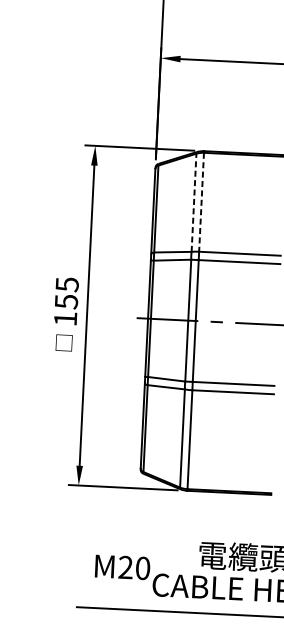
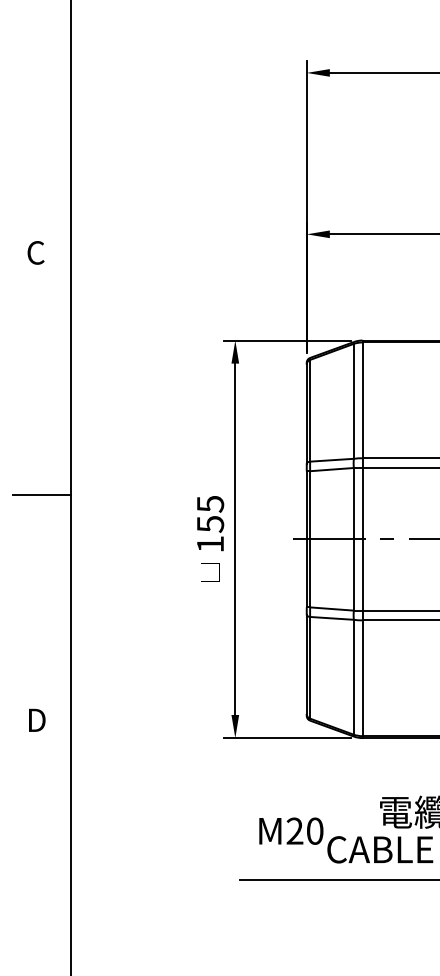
line: (193, 202) -> (353, 400), dashed -> solid
line: (201, 202) -> (362, 400), dashed -> solid

